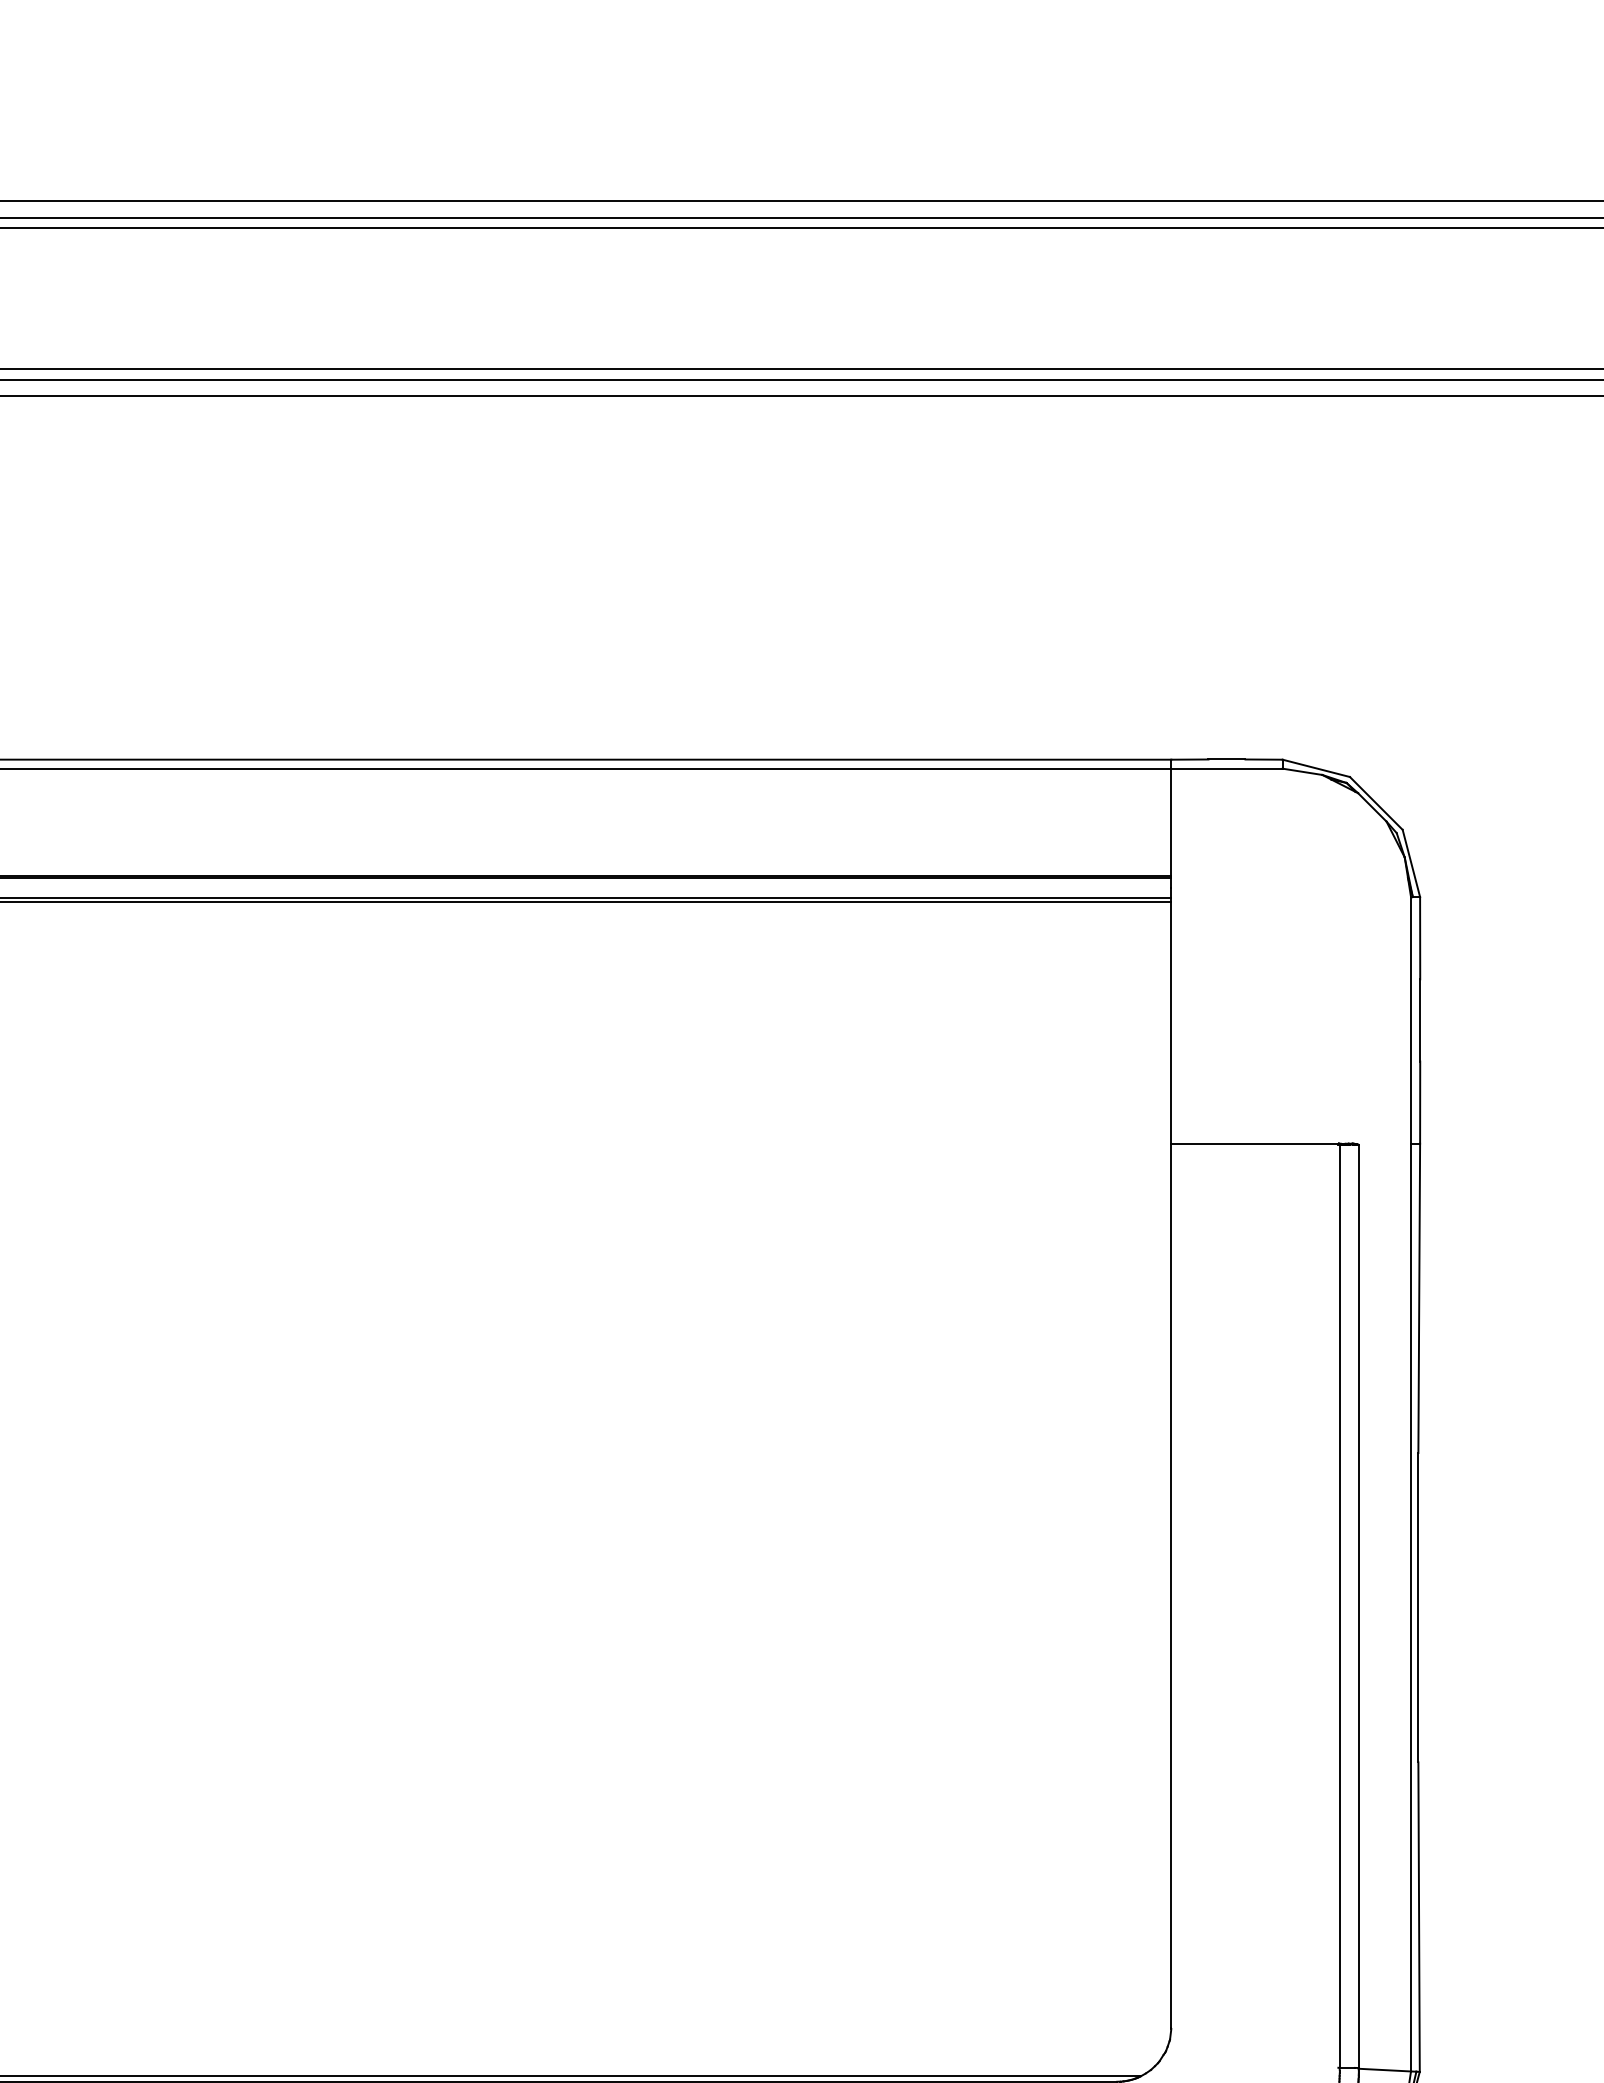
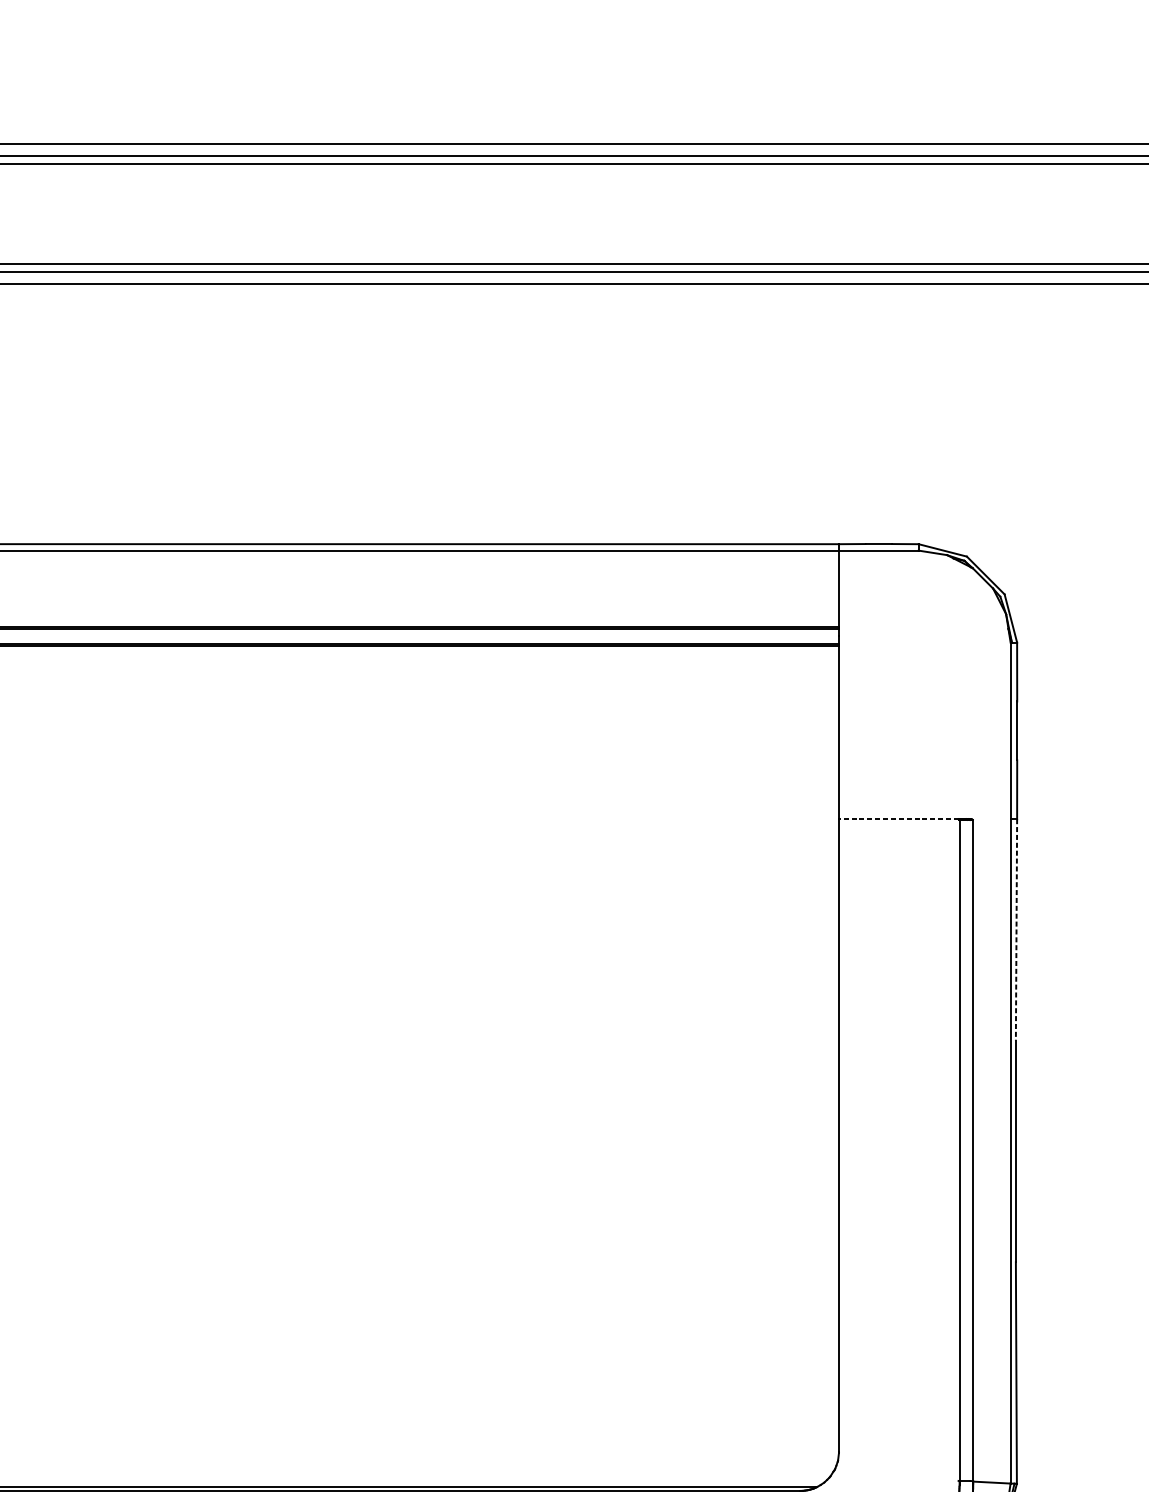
line: (1255, 1143) -> (899, 819), solid -> dashed
line: (1419, 1298) -> (1016, 930), solid -> dashed

